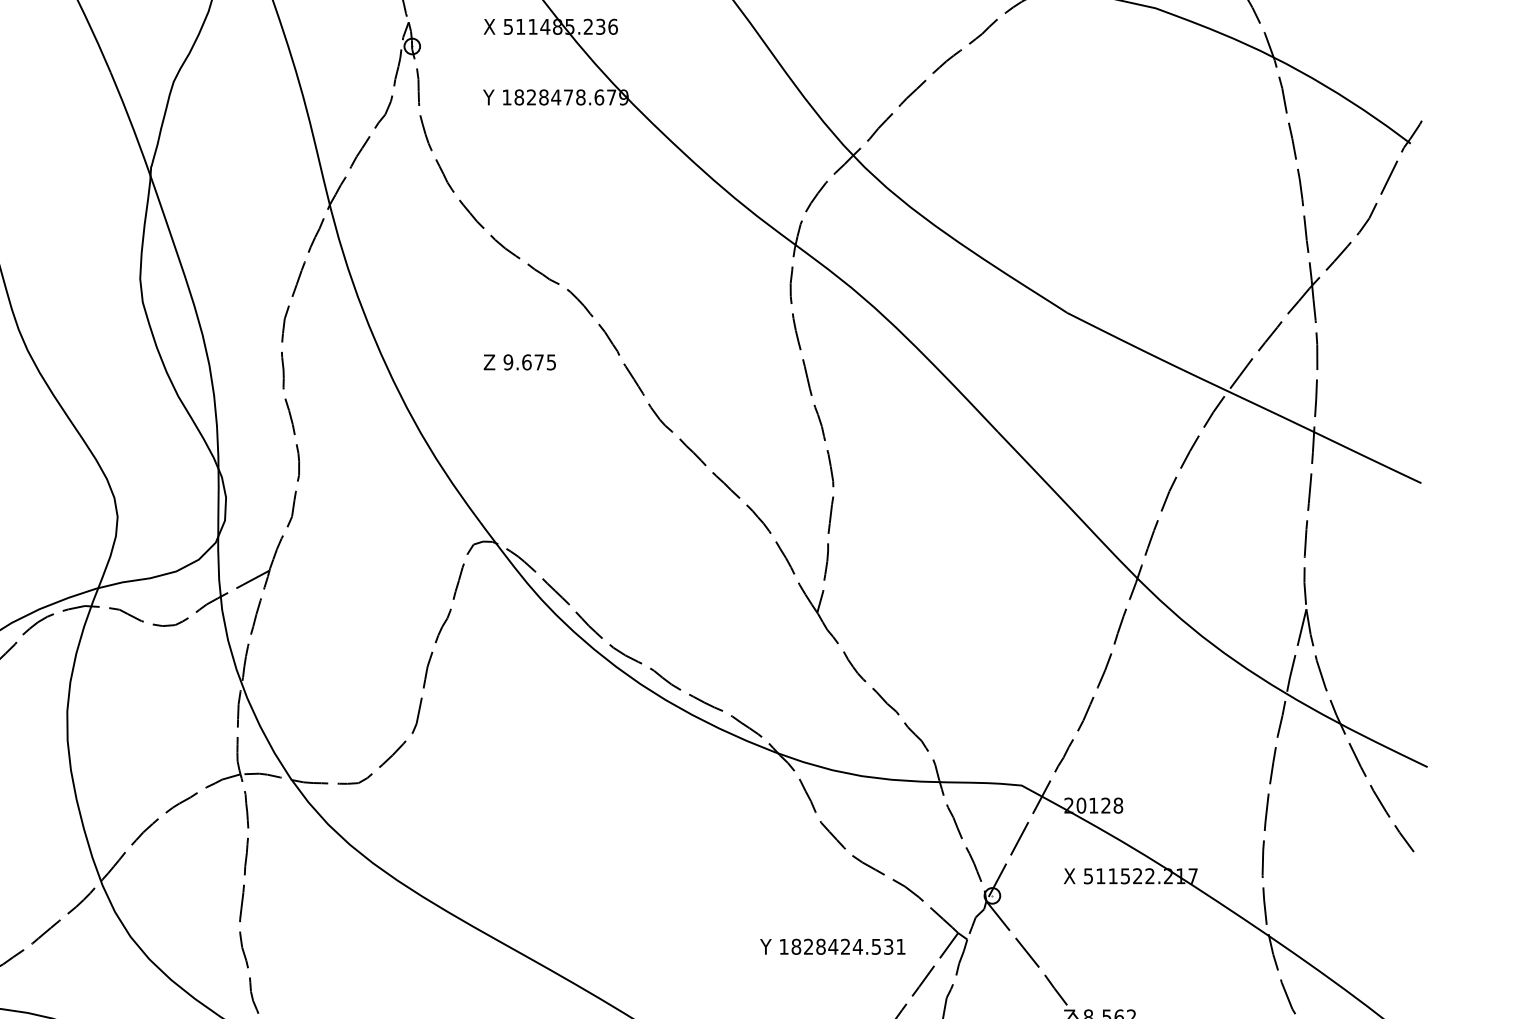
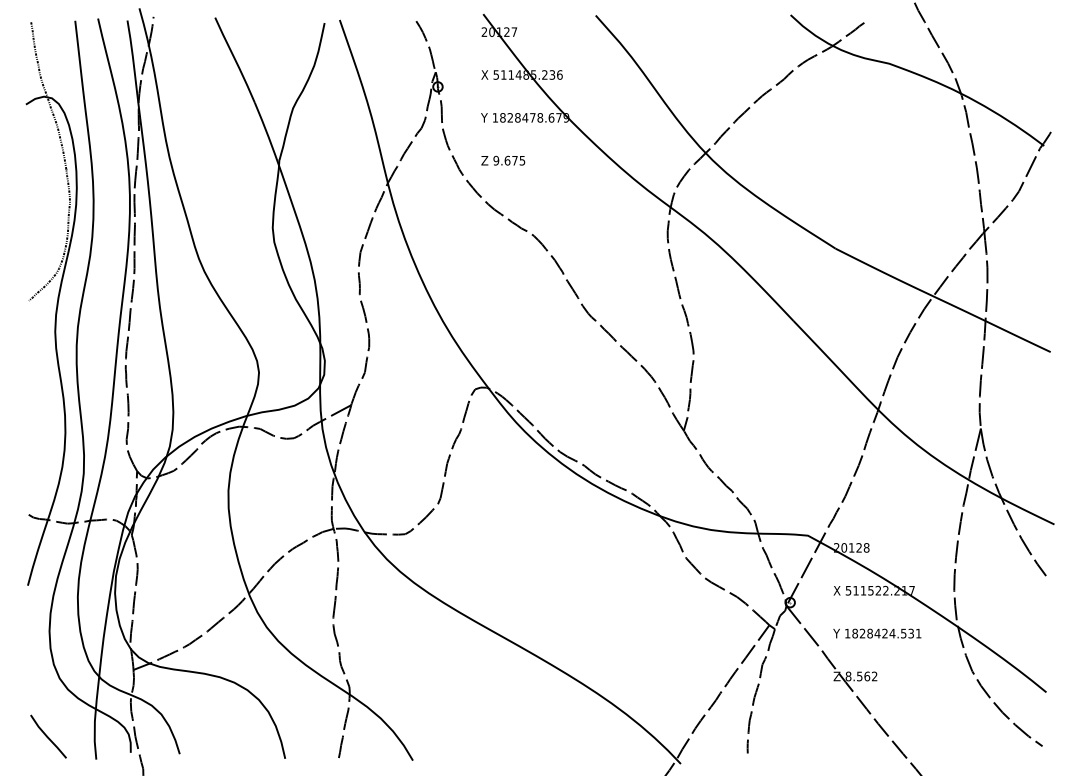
text: (520, 362) -> (503, 160), moved
text: (833, 946) -> (877, 633), moved

